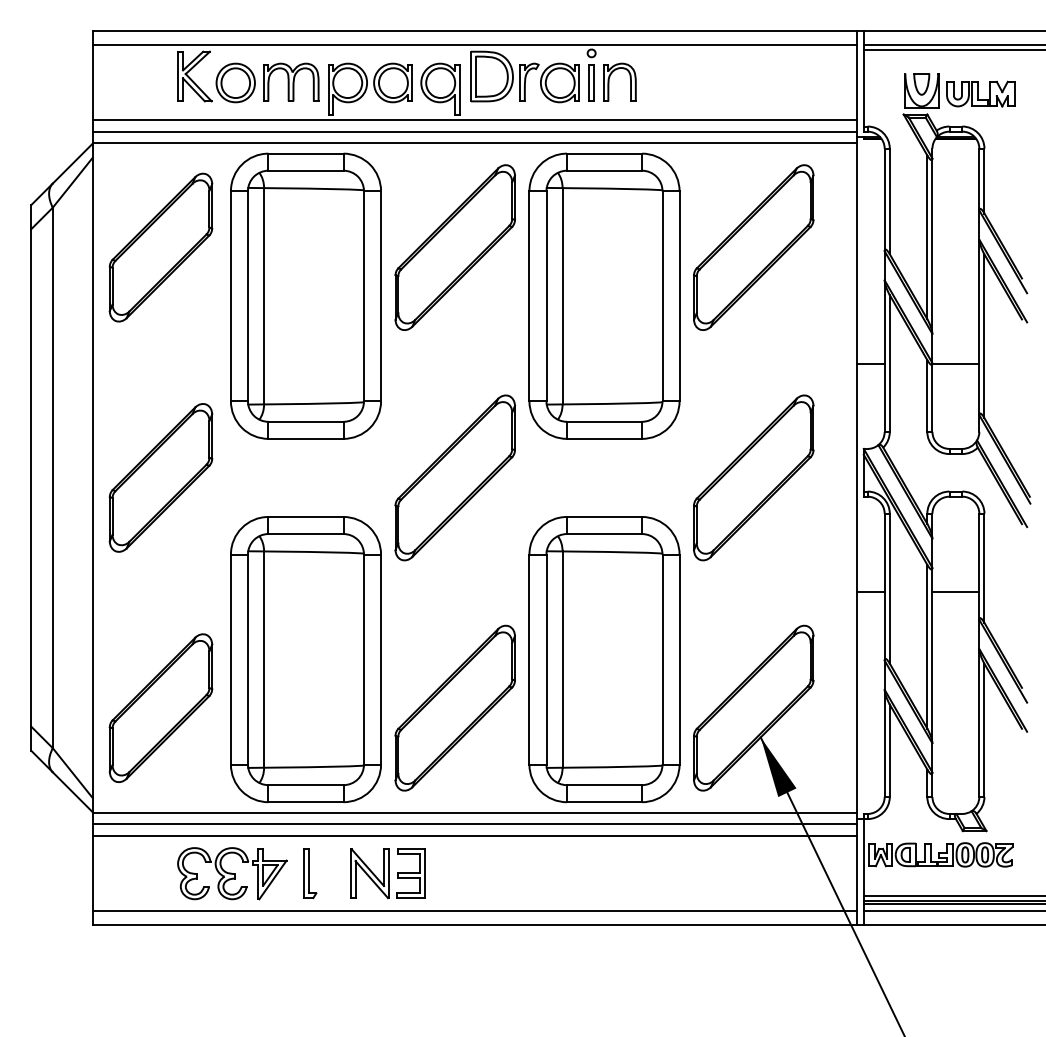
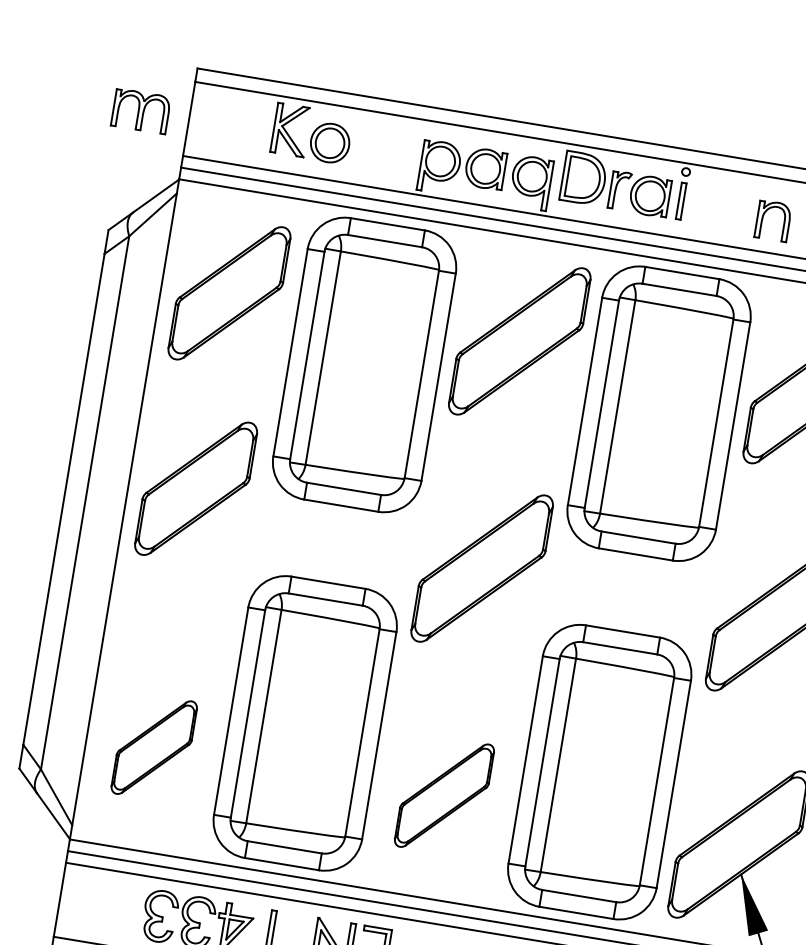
part: (610, 77) -> (765, 214), moved
part: (291, 81) -> (141, 110), moved
part: (160, 477) -> (195, 488), moved
part: (160, 707) -> (153, 746), size x0.7
part: (454, 707) -> (443, 794), size x0.7

